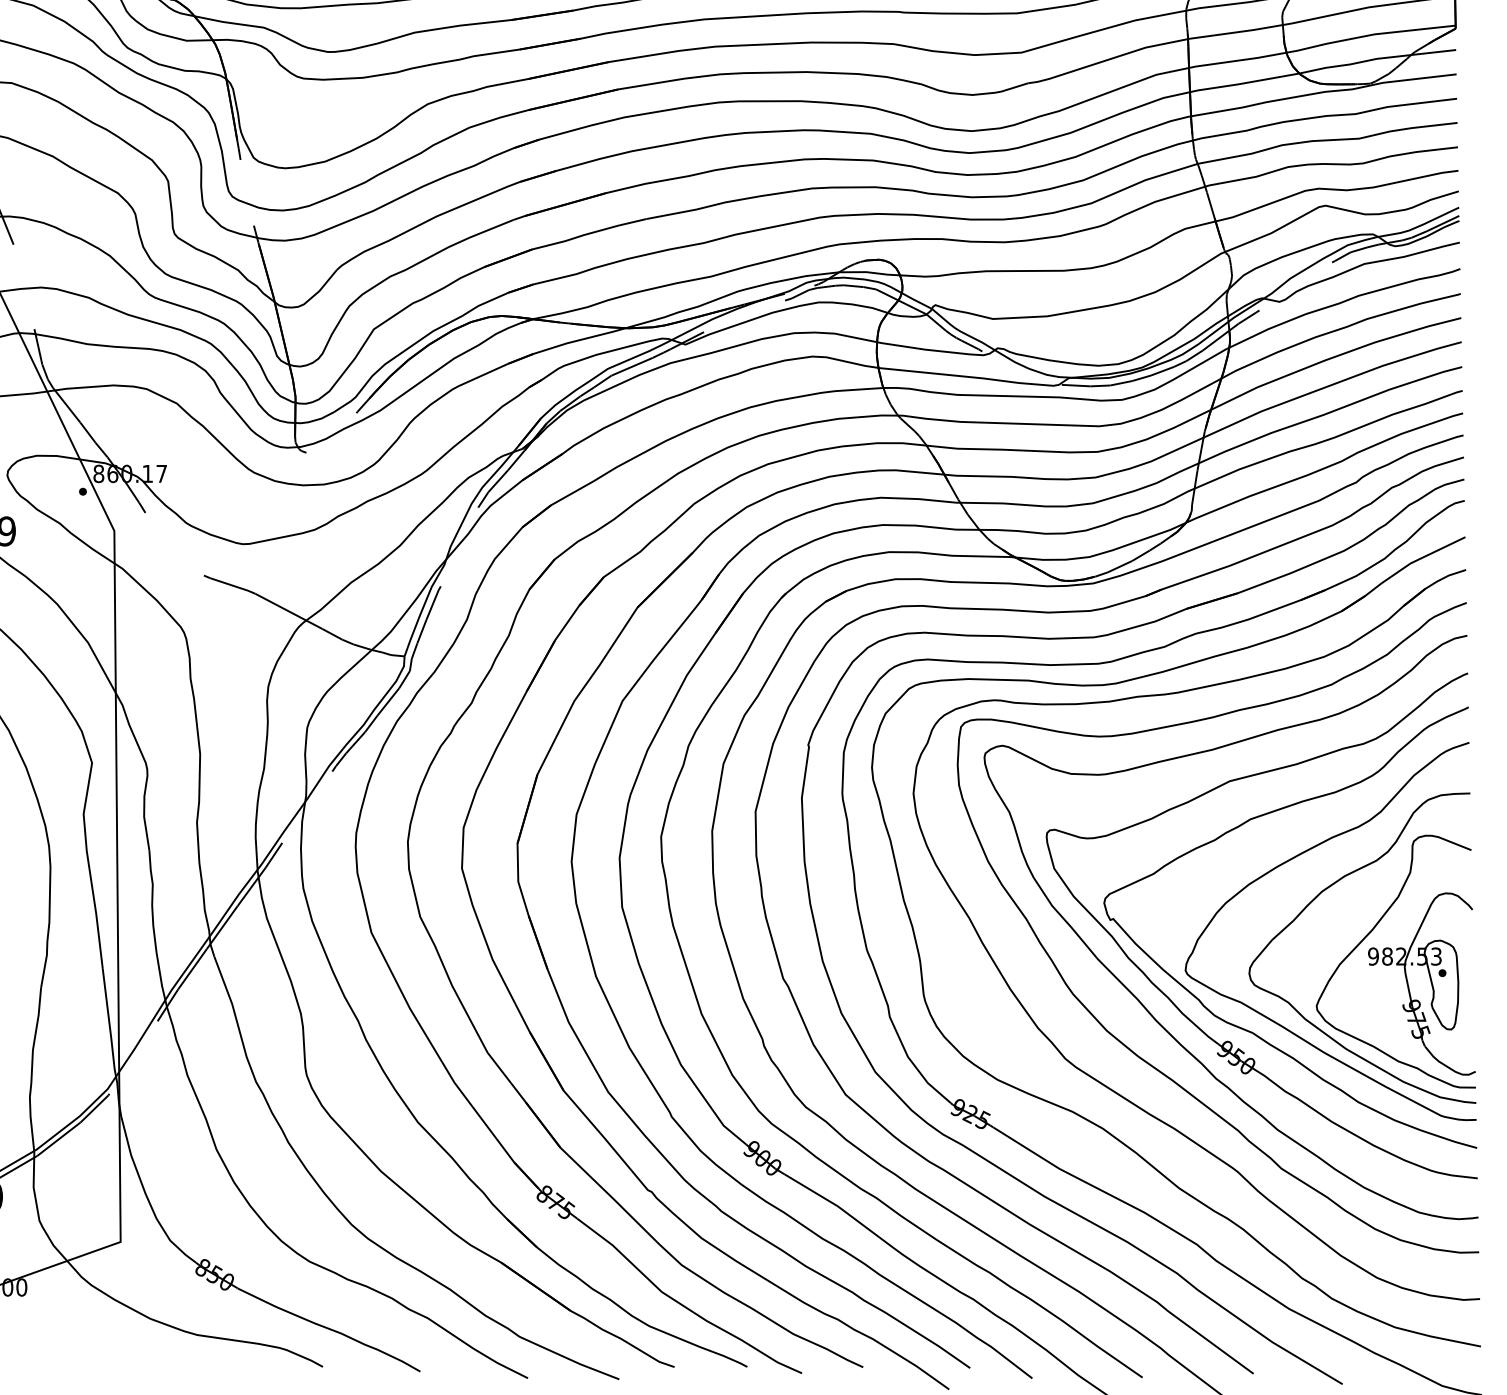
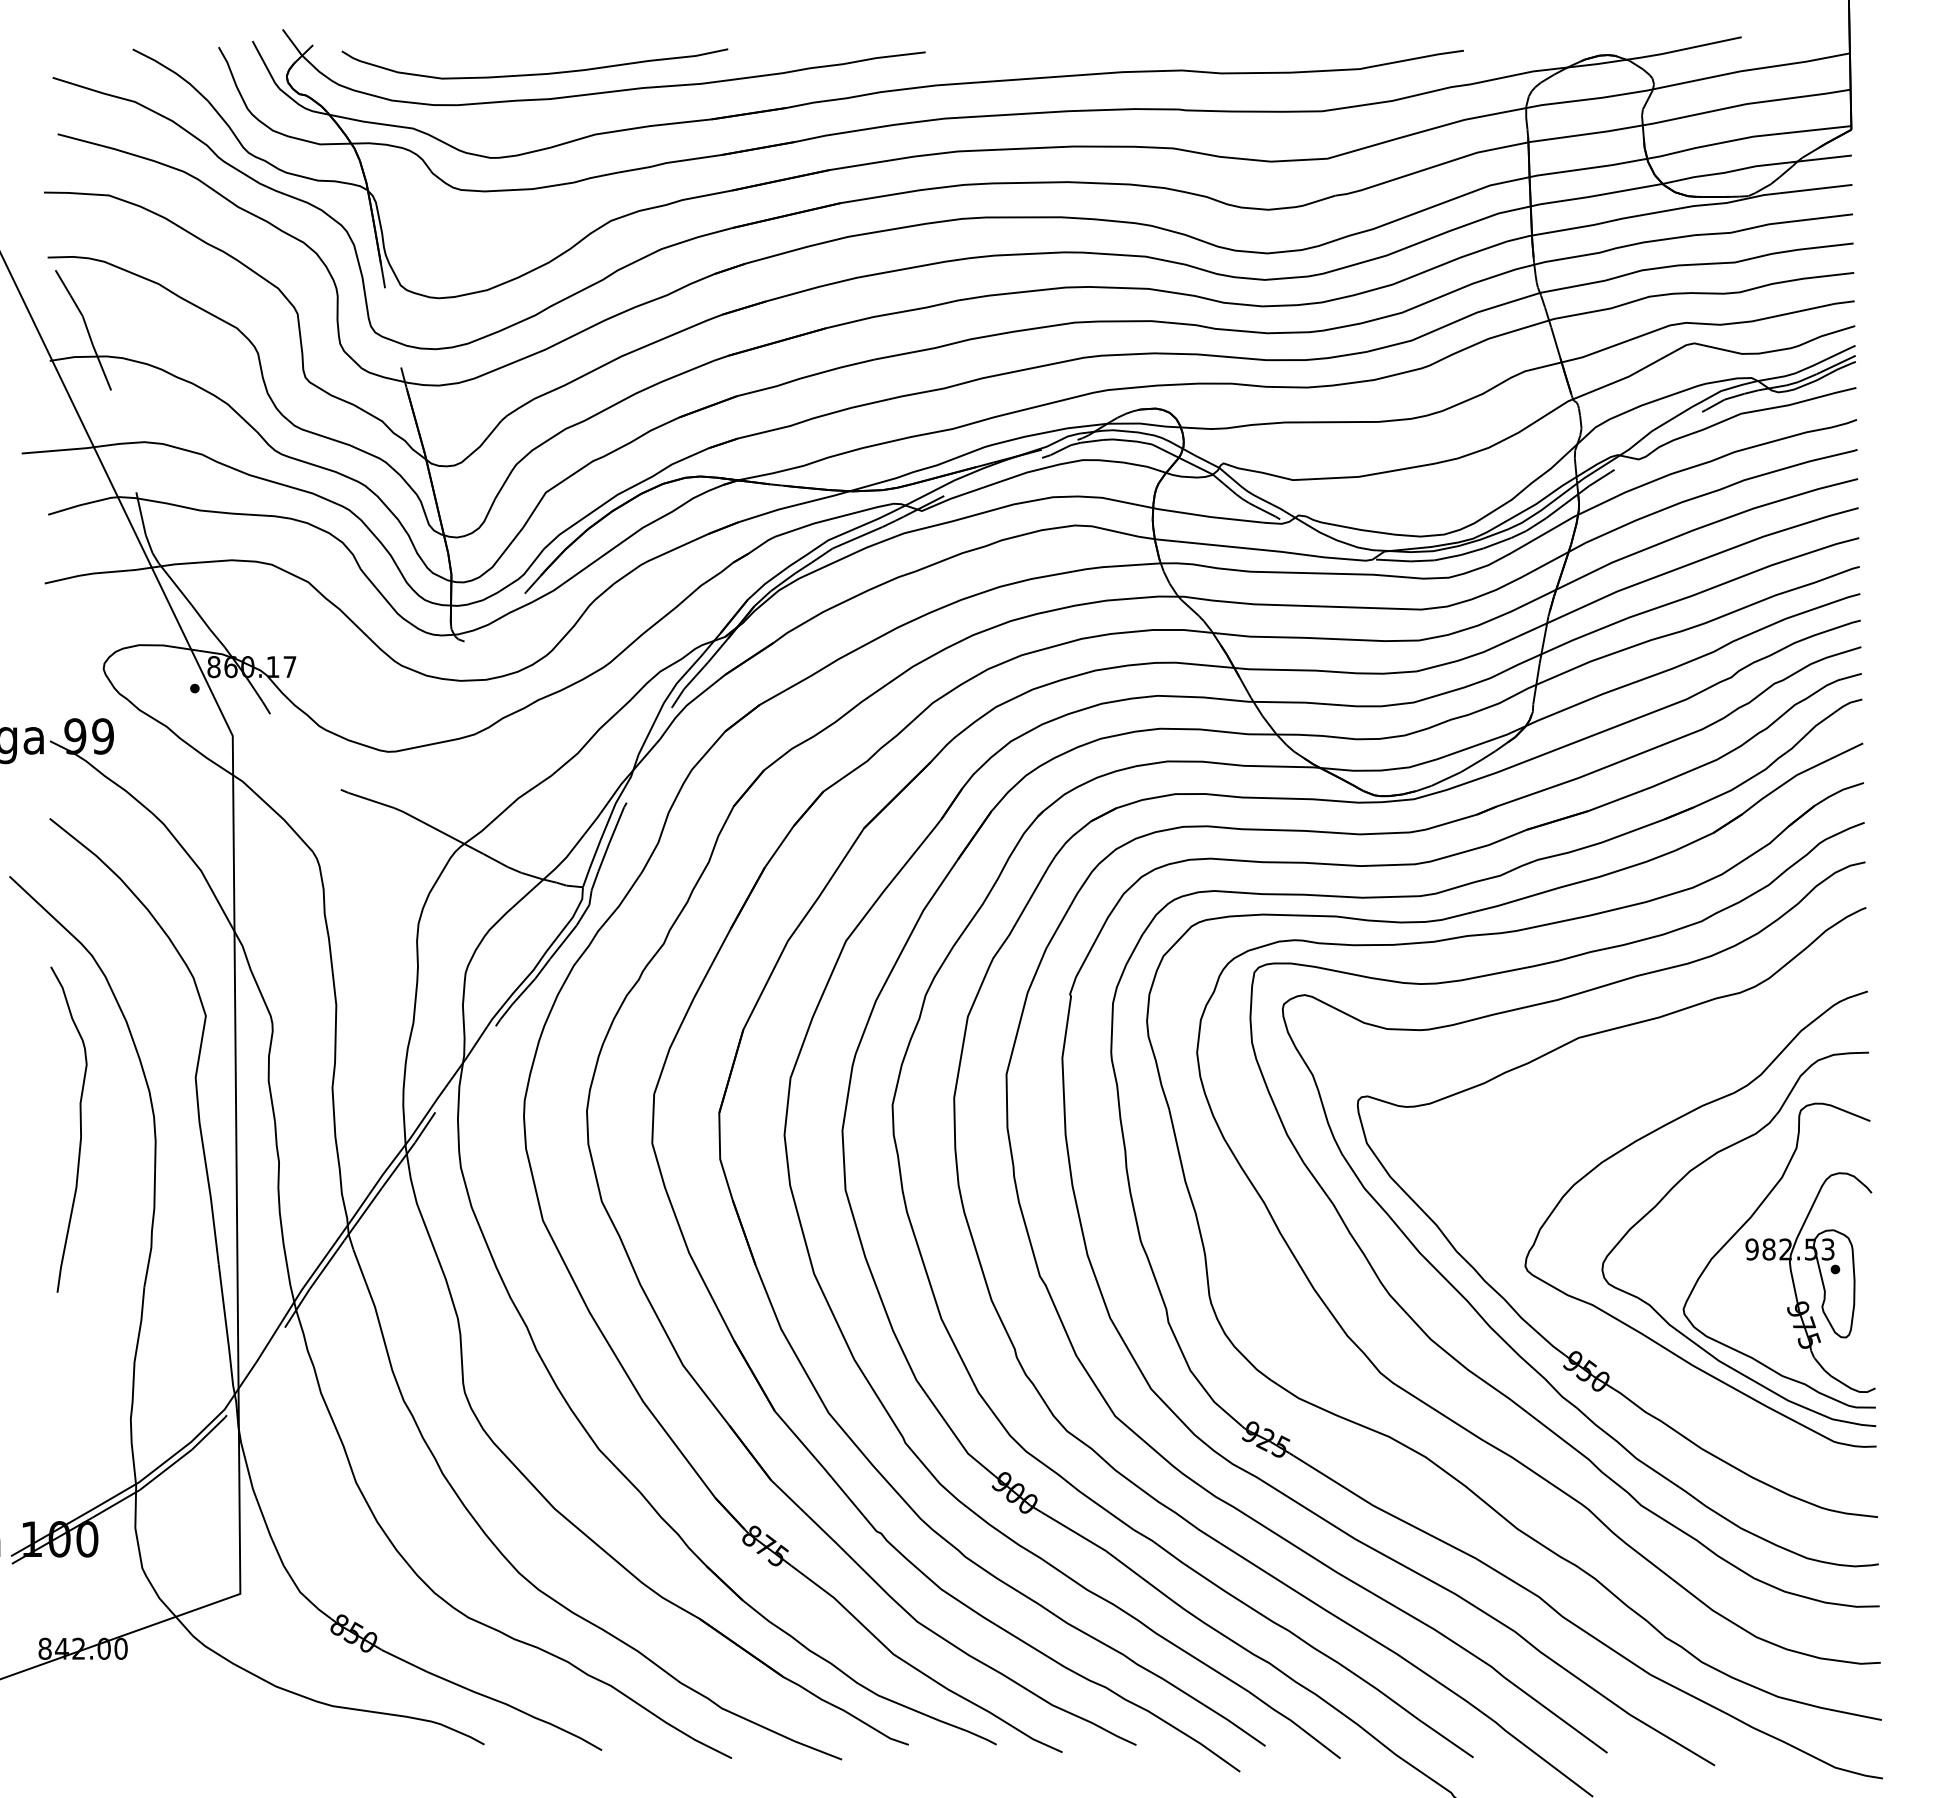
curve: (1246, 1029) -> (1599, 1337), removed

